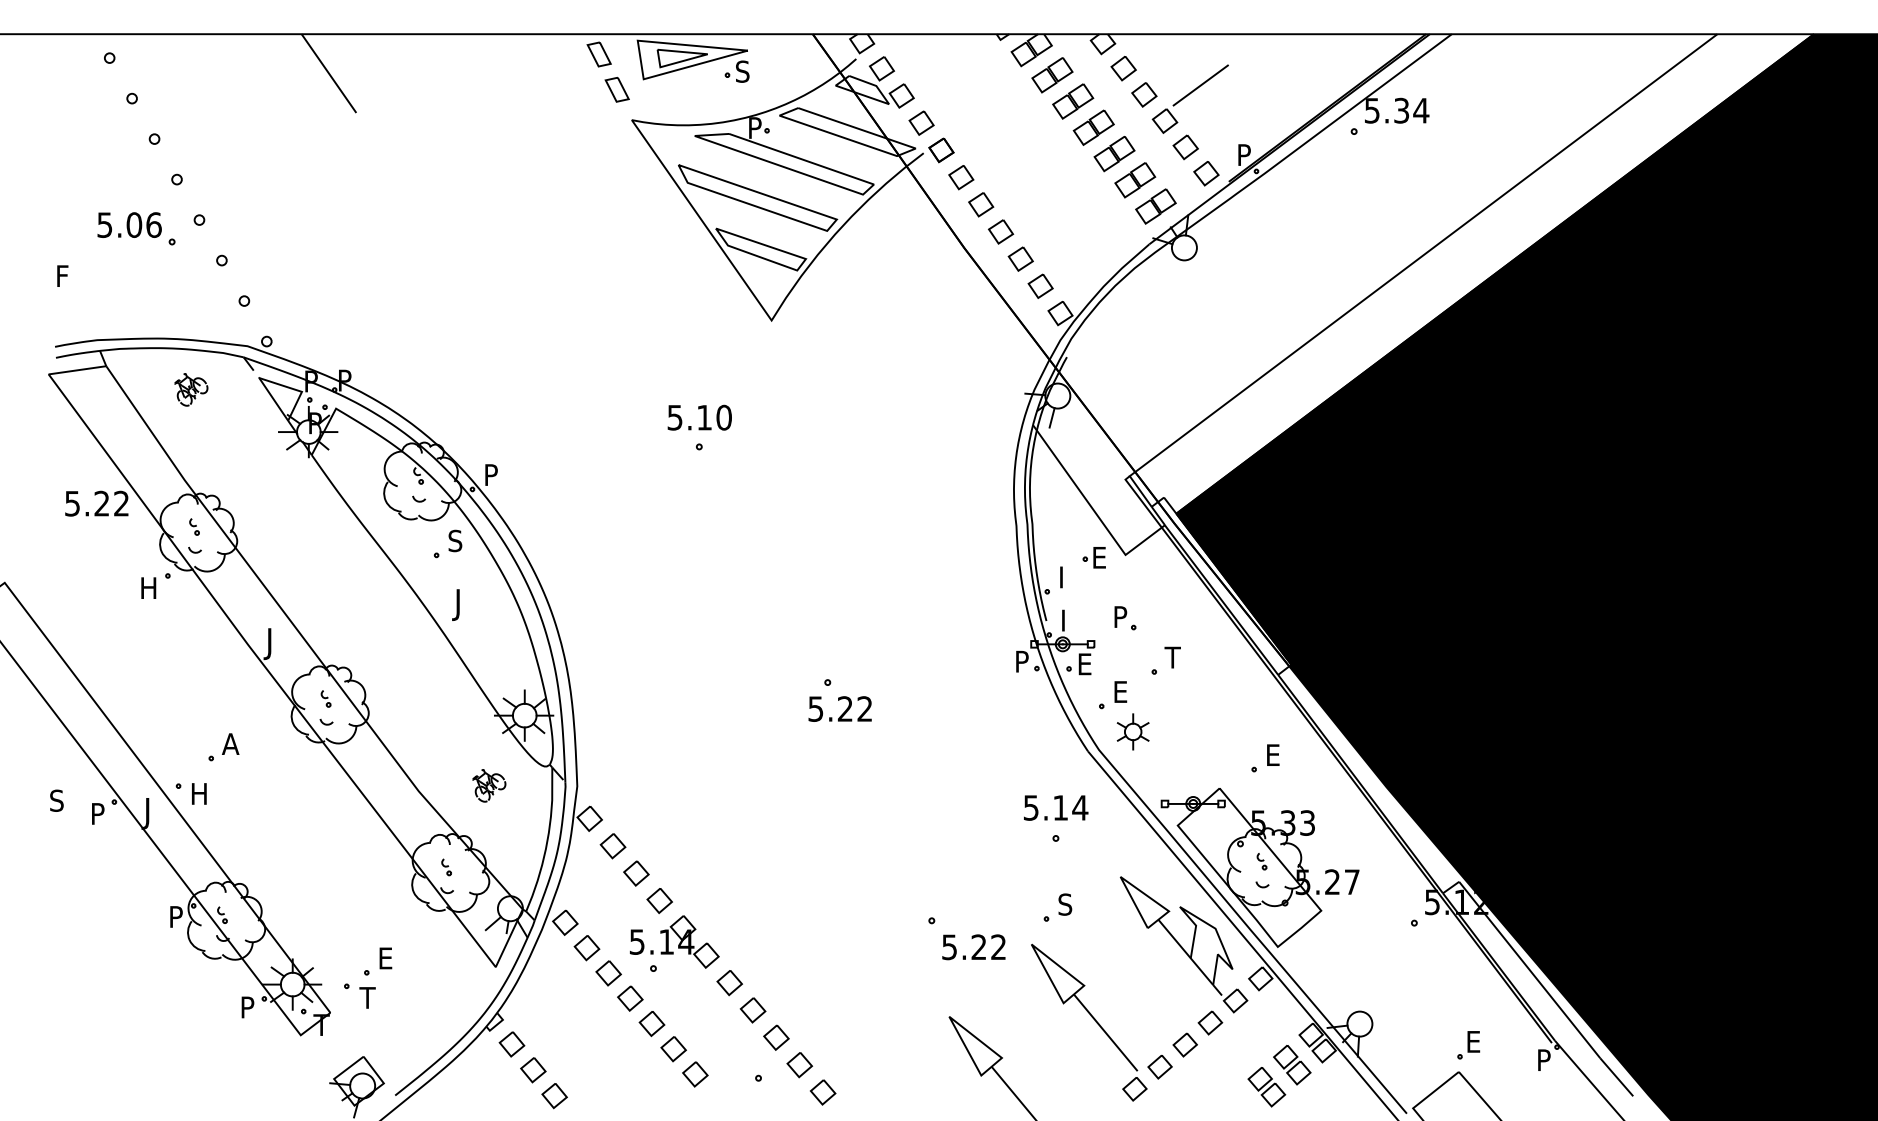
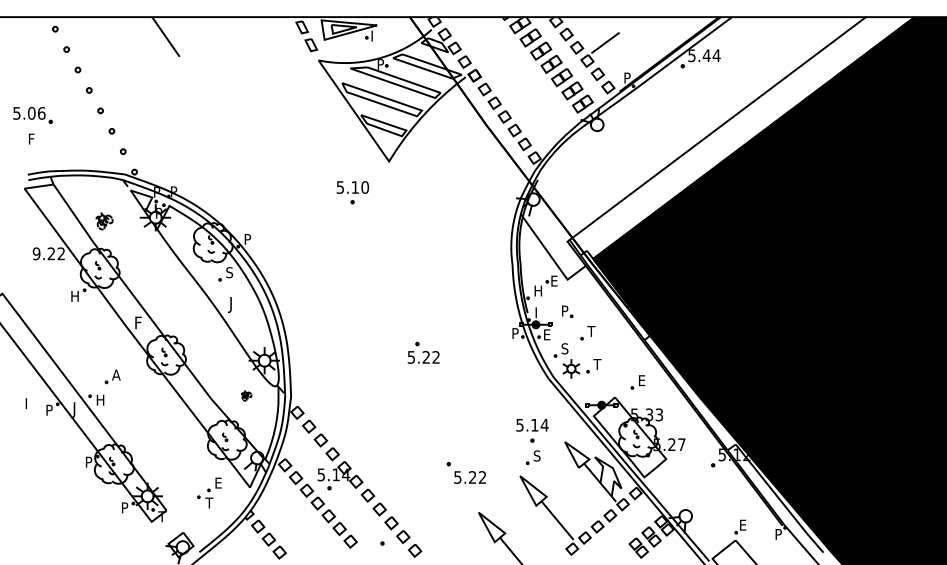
text: (742, 70) -> (374, 35), S -> I
text: (1401, 110) -> (706, 55), 5.34 -> 5.44
part: (135, 229) -> (32, 115), moved
part: (191, 389) -> (104, 221), moved
part: (699, 427) -> (352, 192), moved
text: (72, 502) -> (36, 253), 5.22 -> 9.22
text: (1069, 576) -> (539, 290), I -> H
text: (272, 643) -> (137, 324), J -> F
text: (1119, 691) -> (564, 348), E -> S
part: (1176, 727) -> (593, 366), added
part: (488, 784) -> (246, 395), size x0.6
text: (56, 800) -> (28, 403), S -> I
part: (1056, 818) -> (532, 430), moved
part: (964, 937) -> (465, 472), moved
part: (367, 976) -> (209, 492), moved

